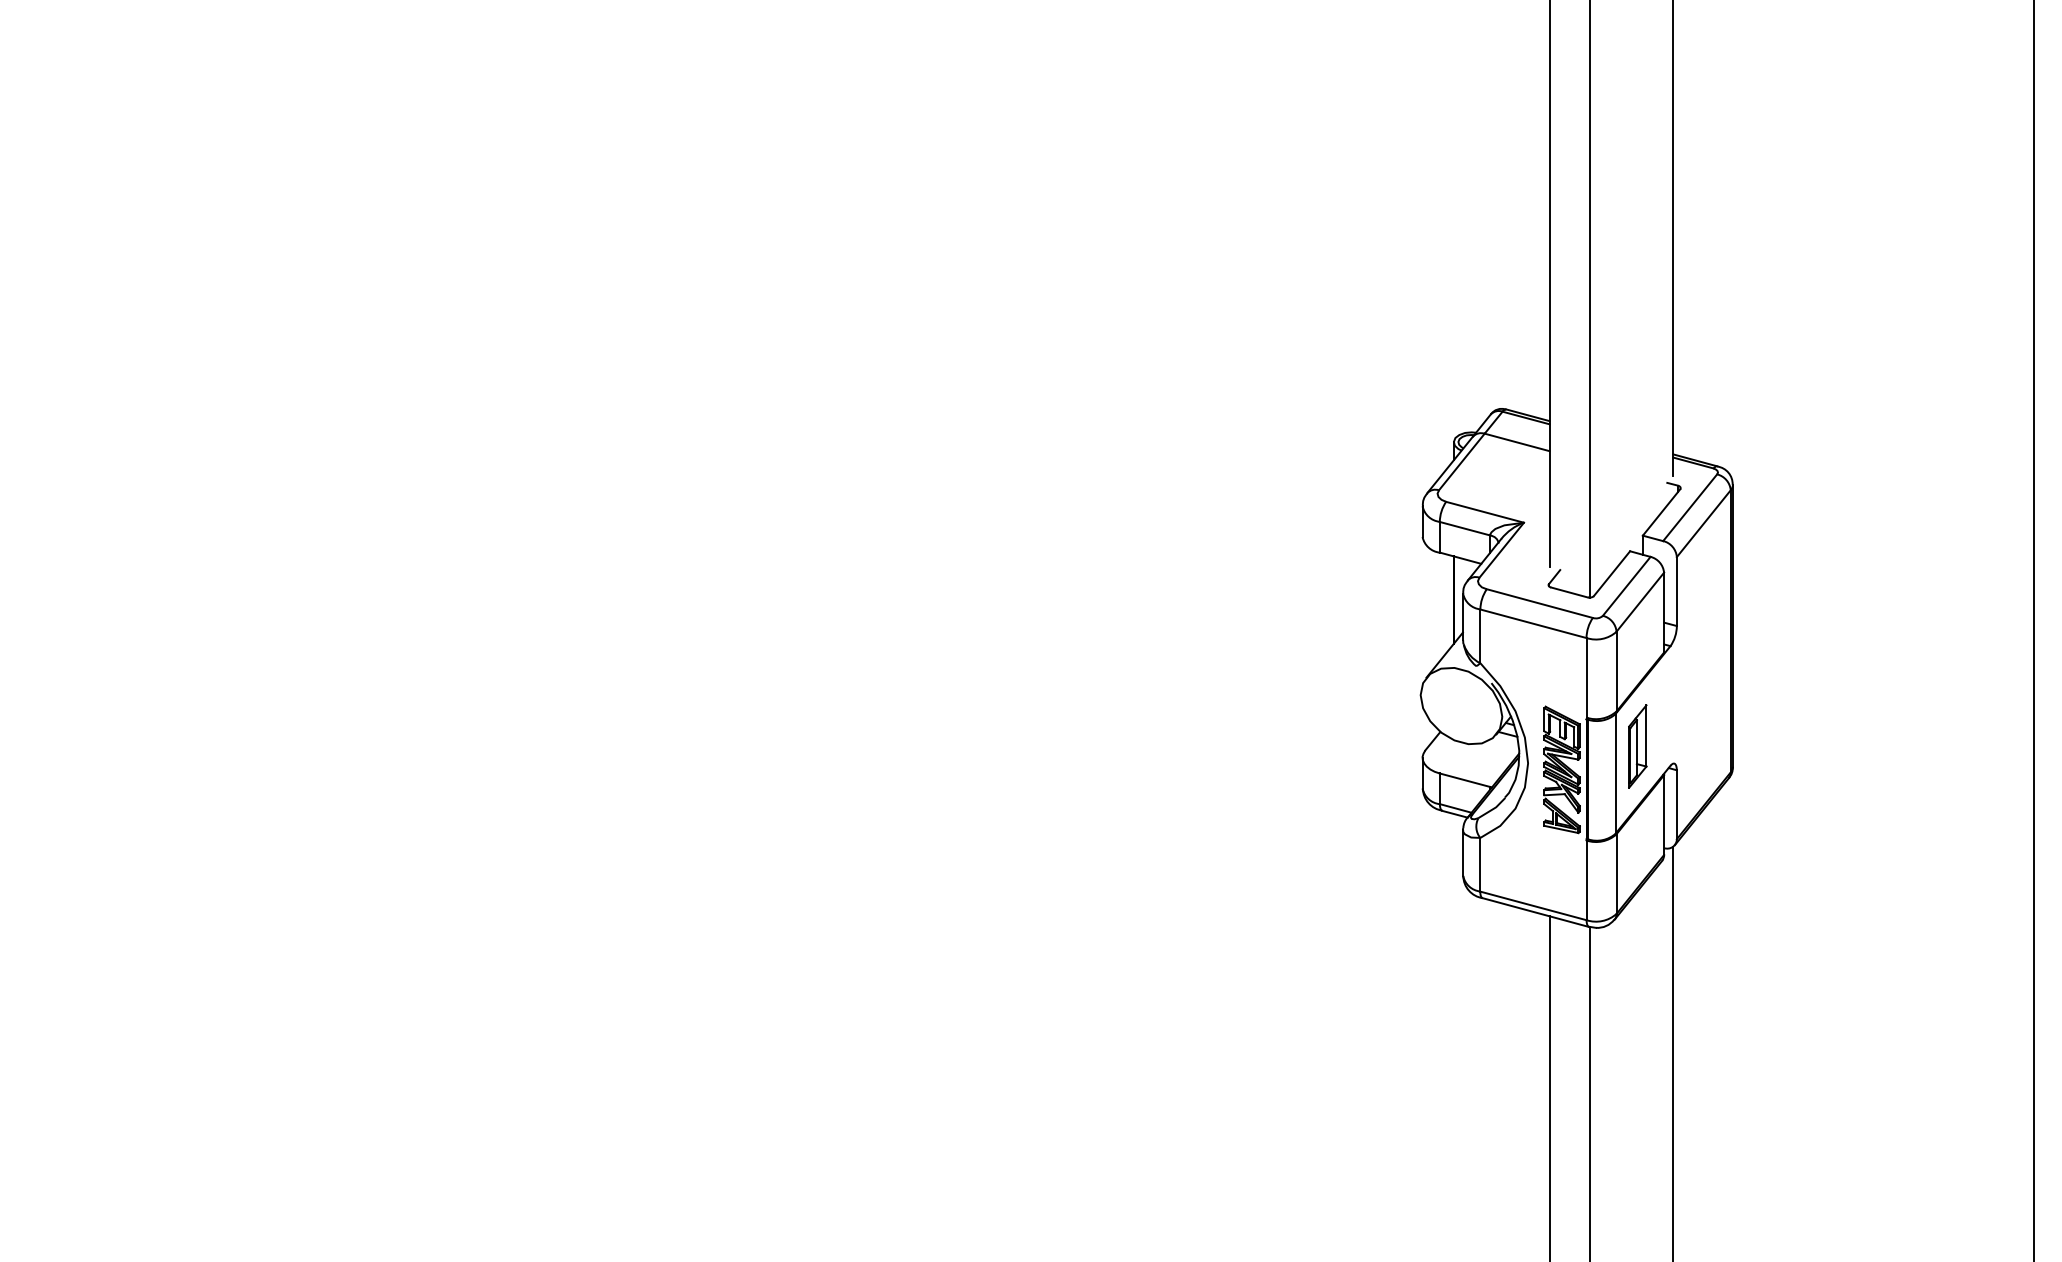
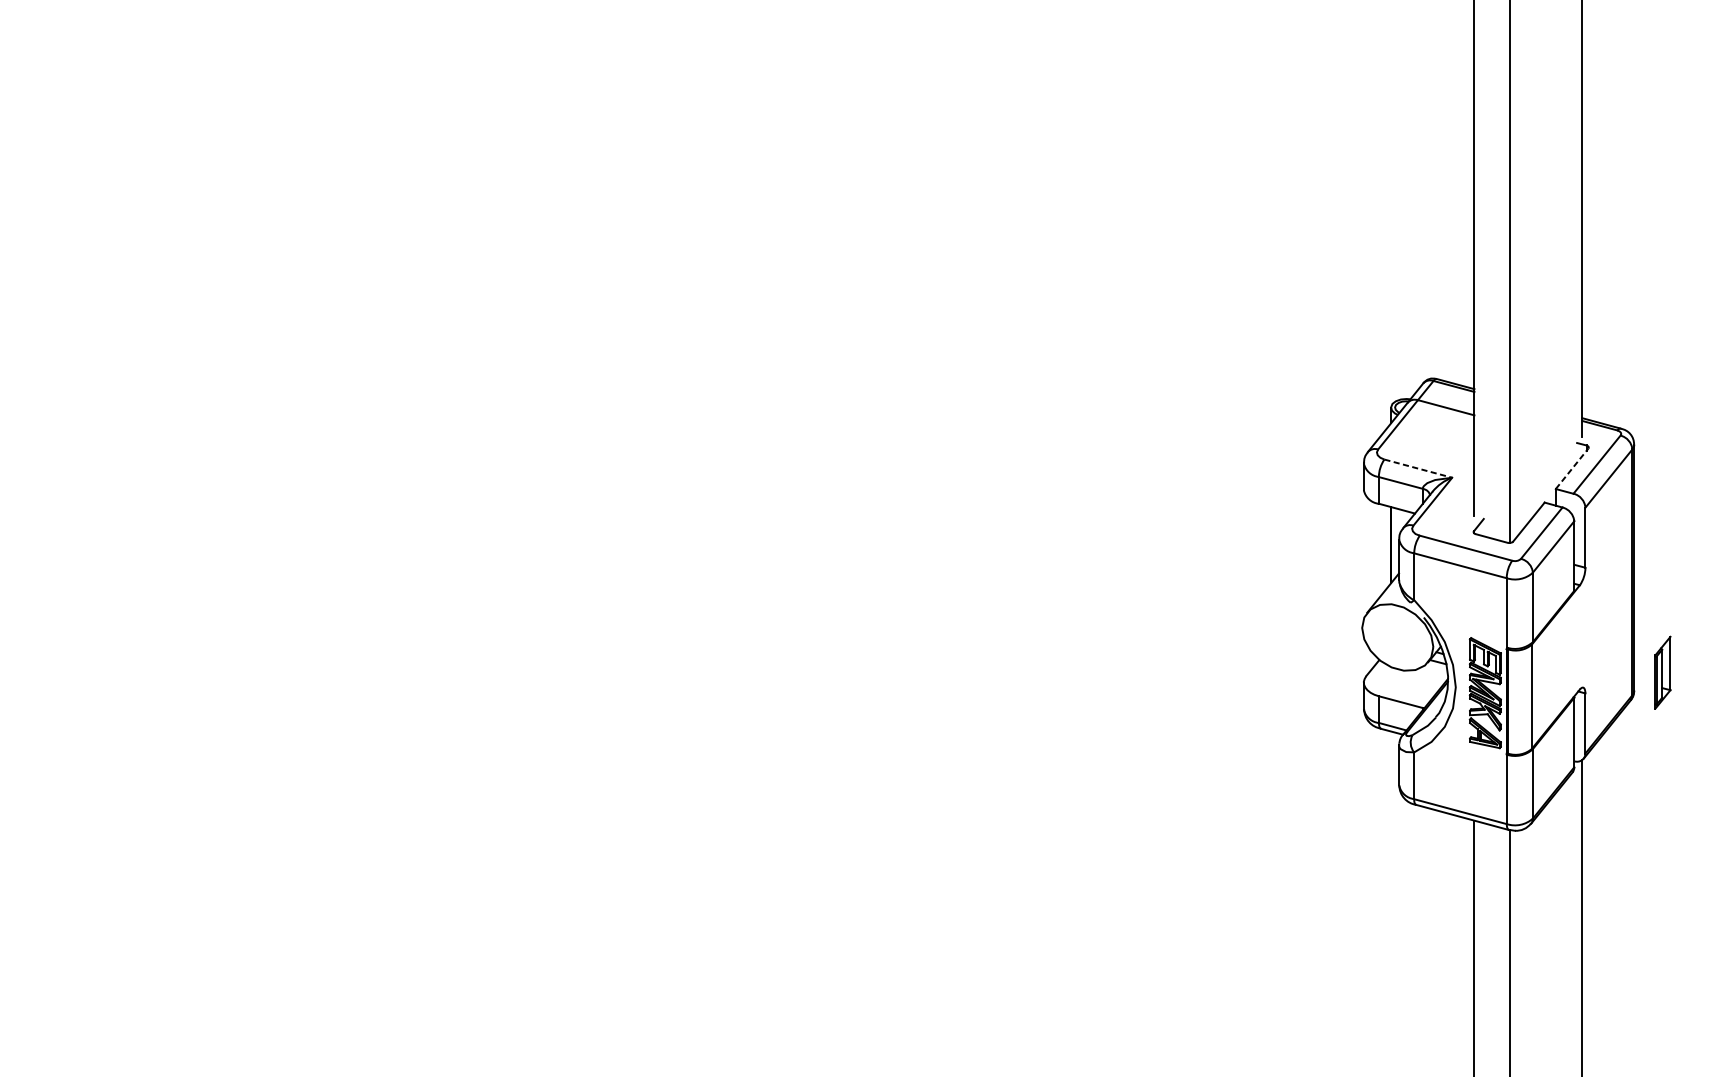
line: (1485, 512) -> (1418, 468), solid -> dashed
line: (1661, 512) -> (1572, 468), solid -> dashed
part: (1637, 746) -> (1662, 672), moved

